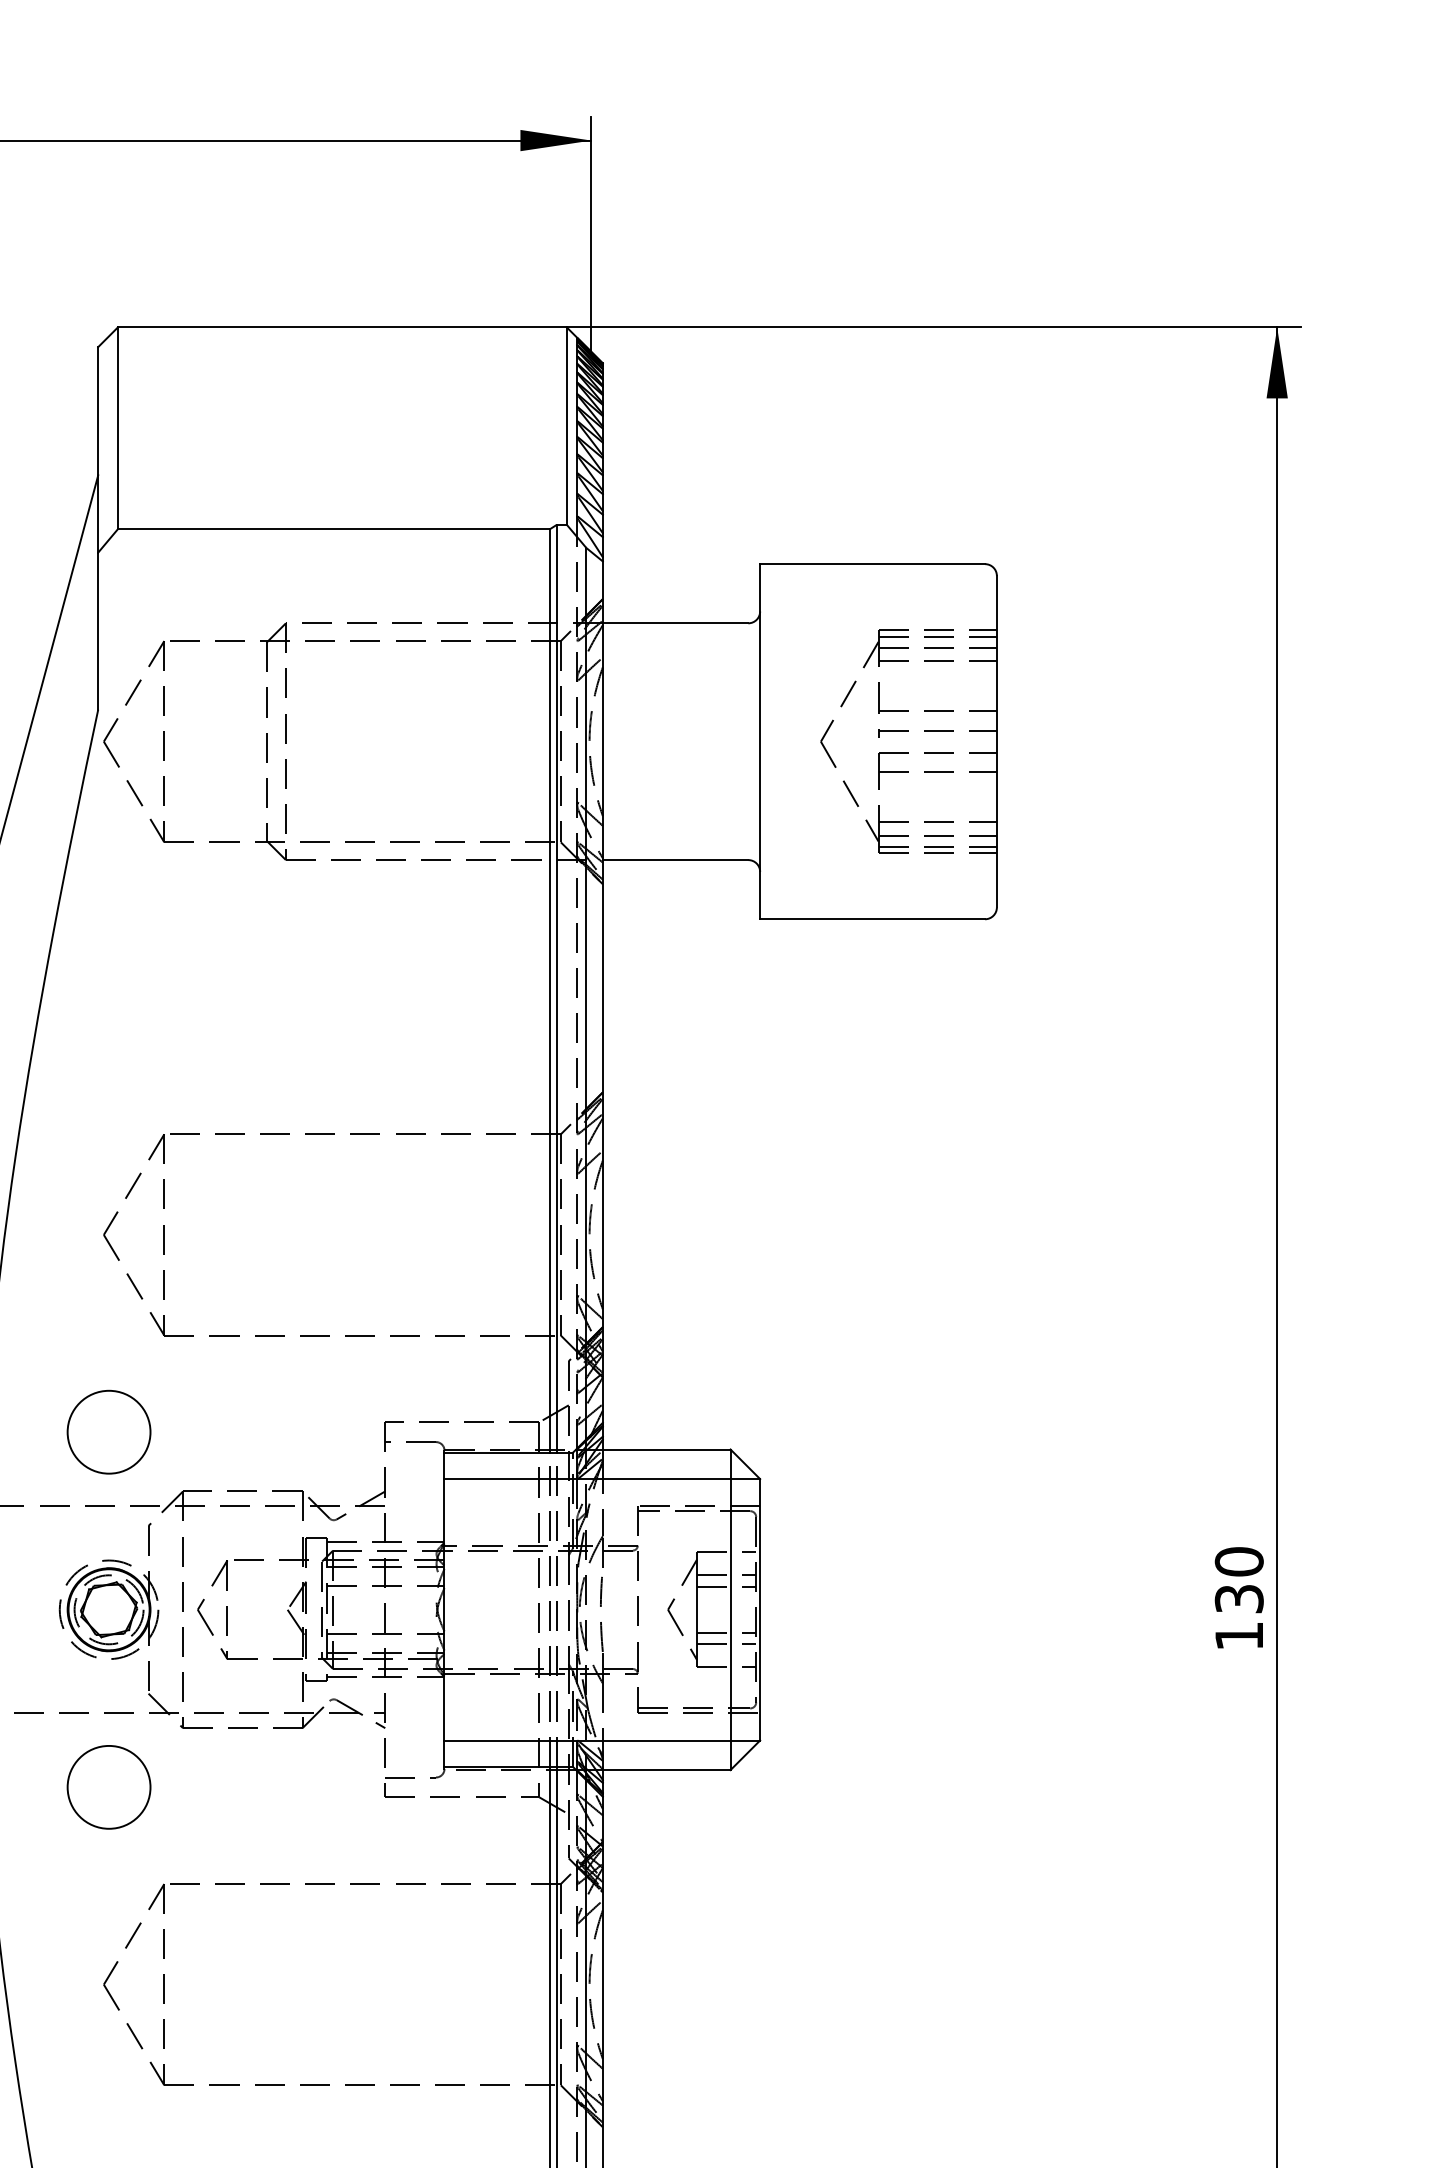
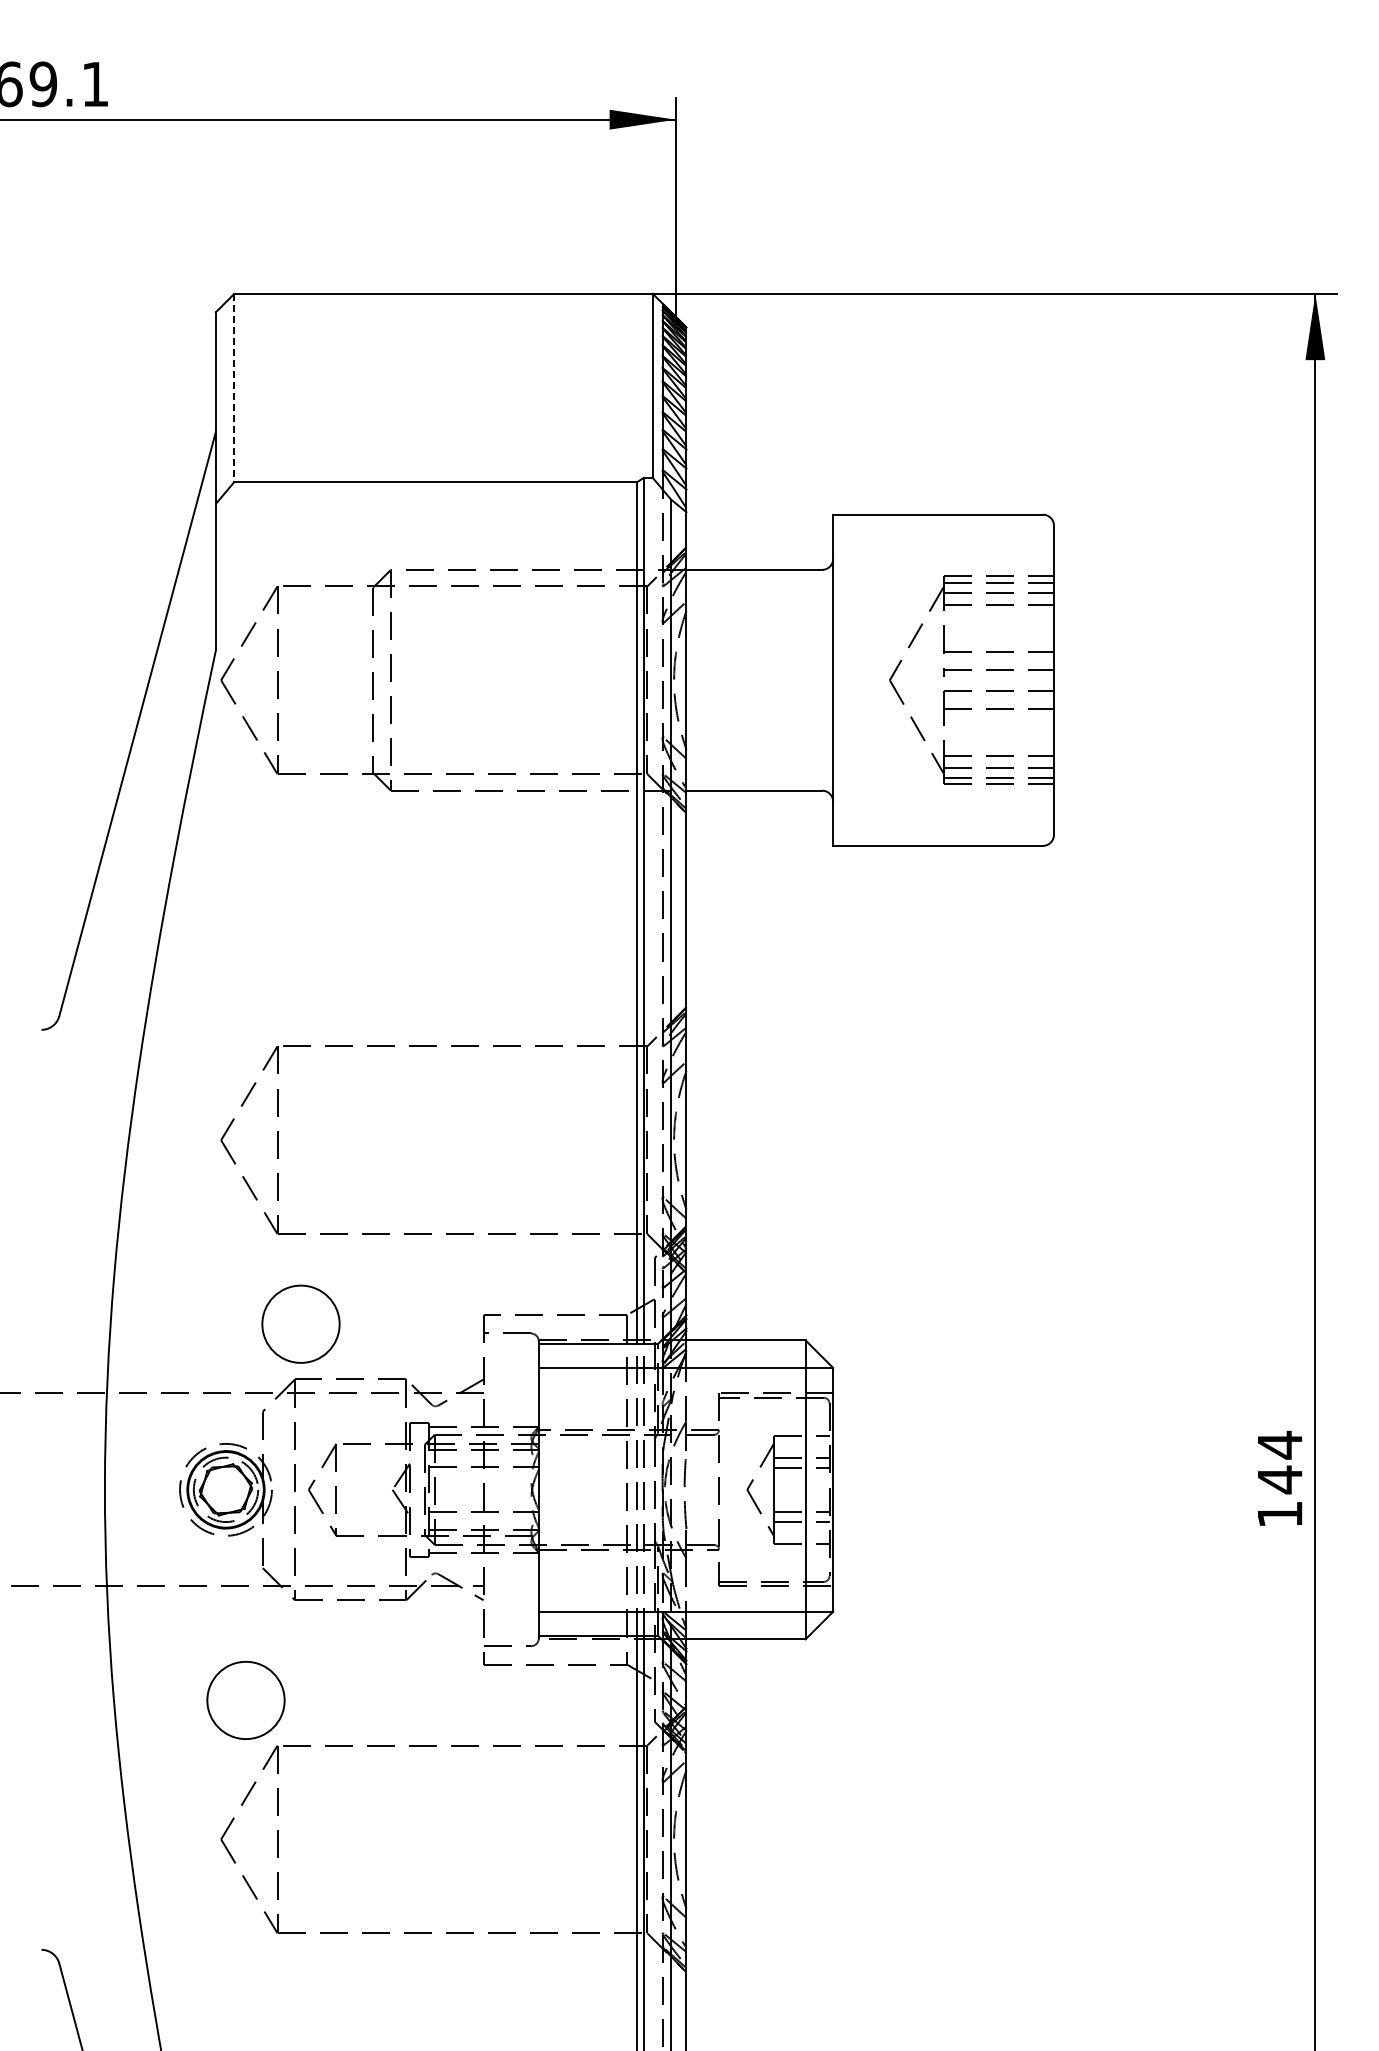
line: (118, 428) -> (234, 388), solid -> dashed
circle: (108, 1431) -> (300, 1323), moved
text: (1238, 1580) -> (1279, 1462), 130 -> 144
circle: (108, 1786) -> (245, 1699), moved

